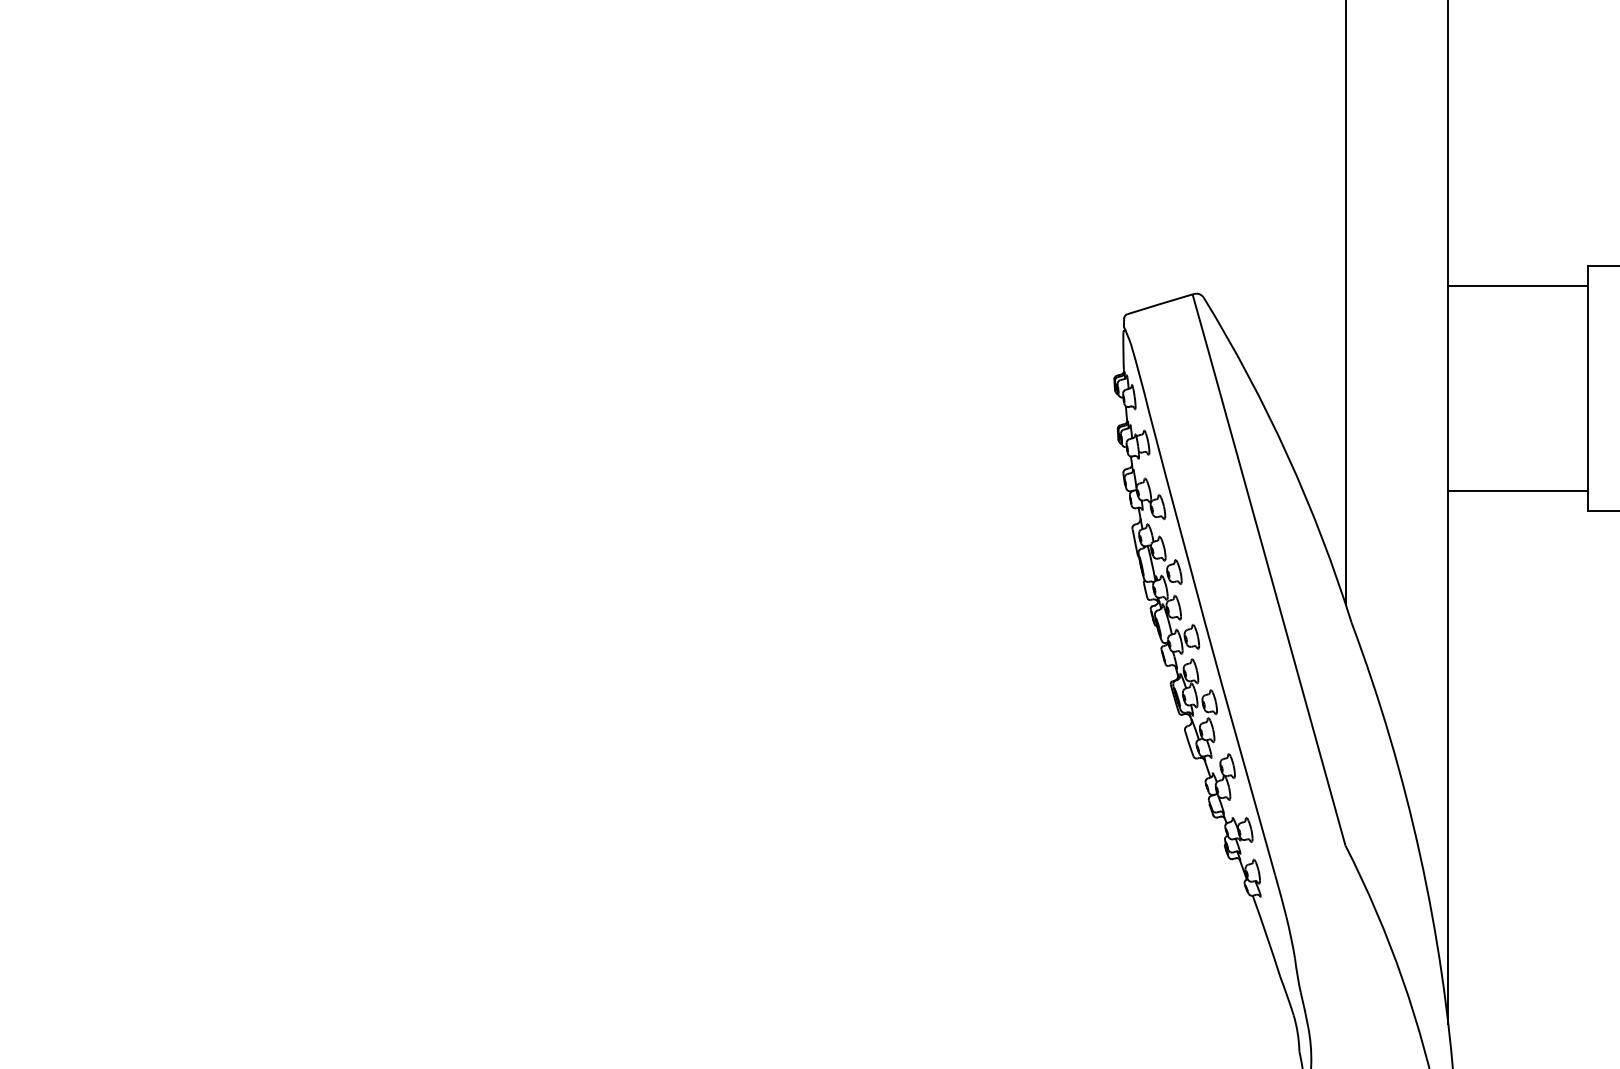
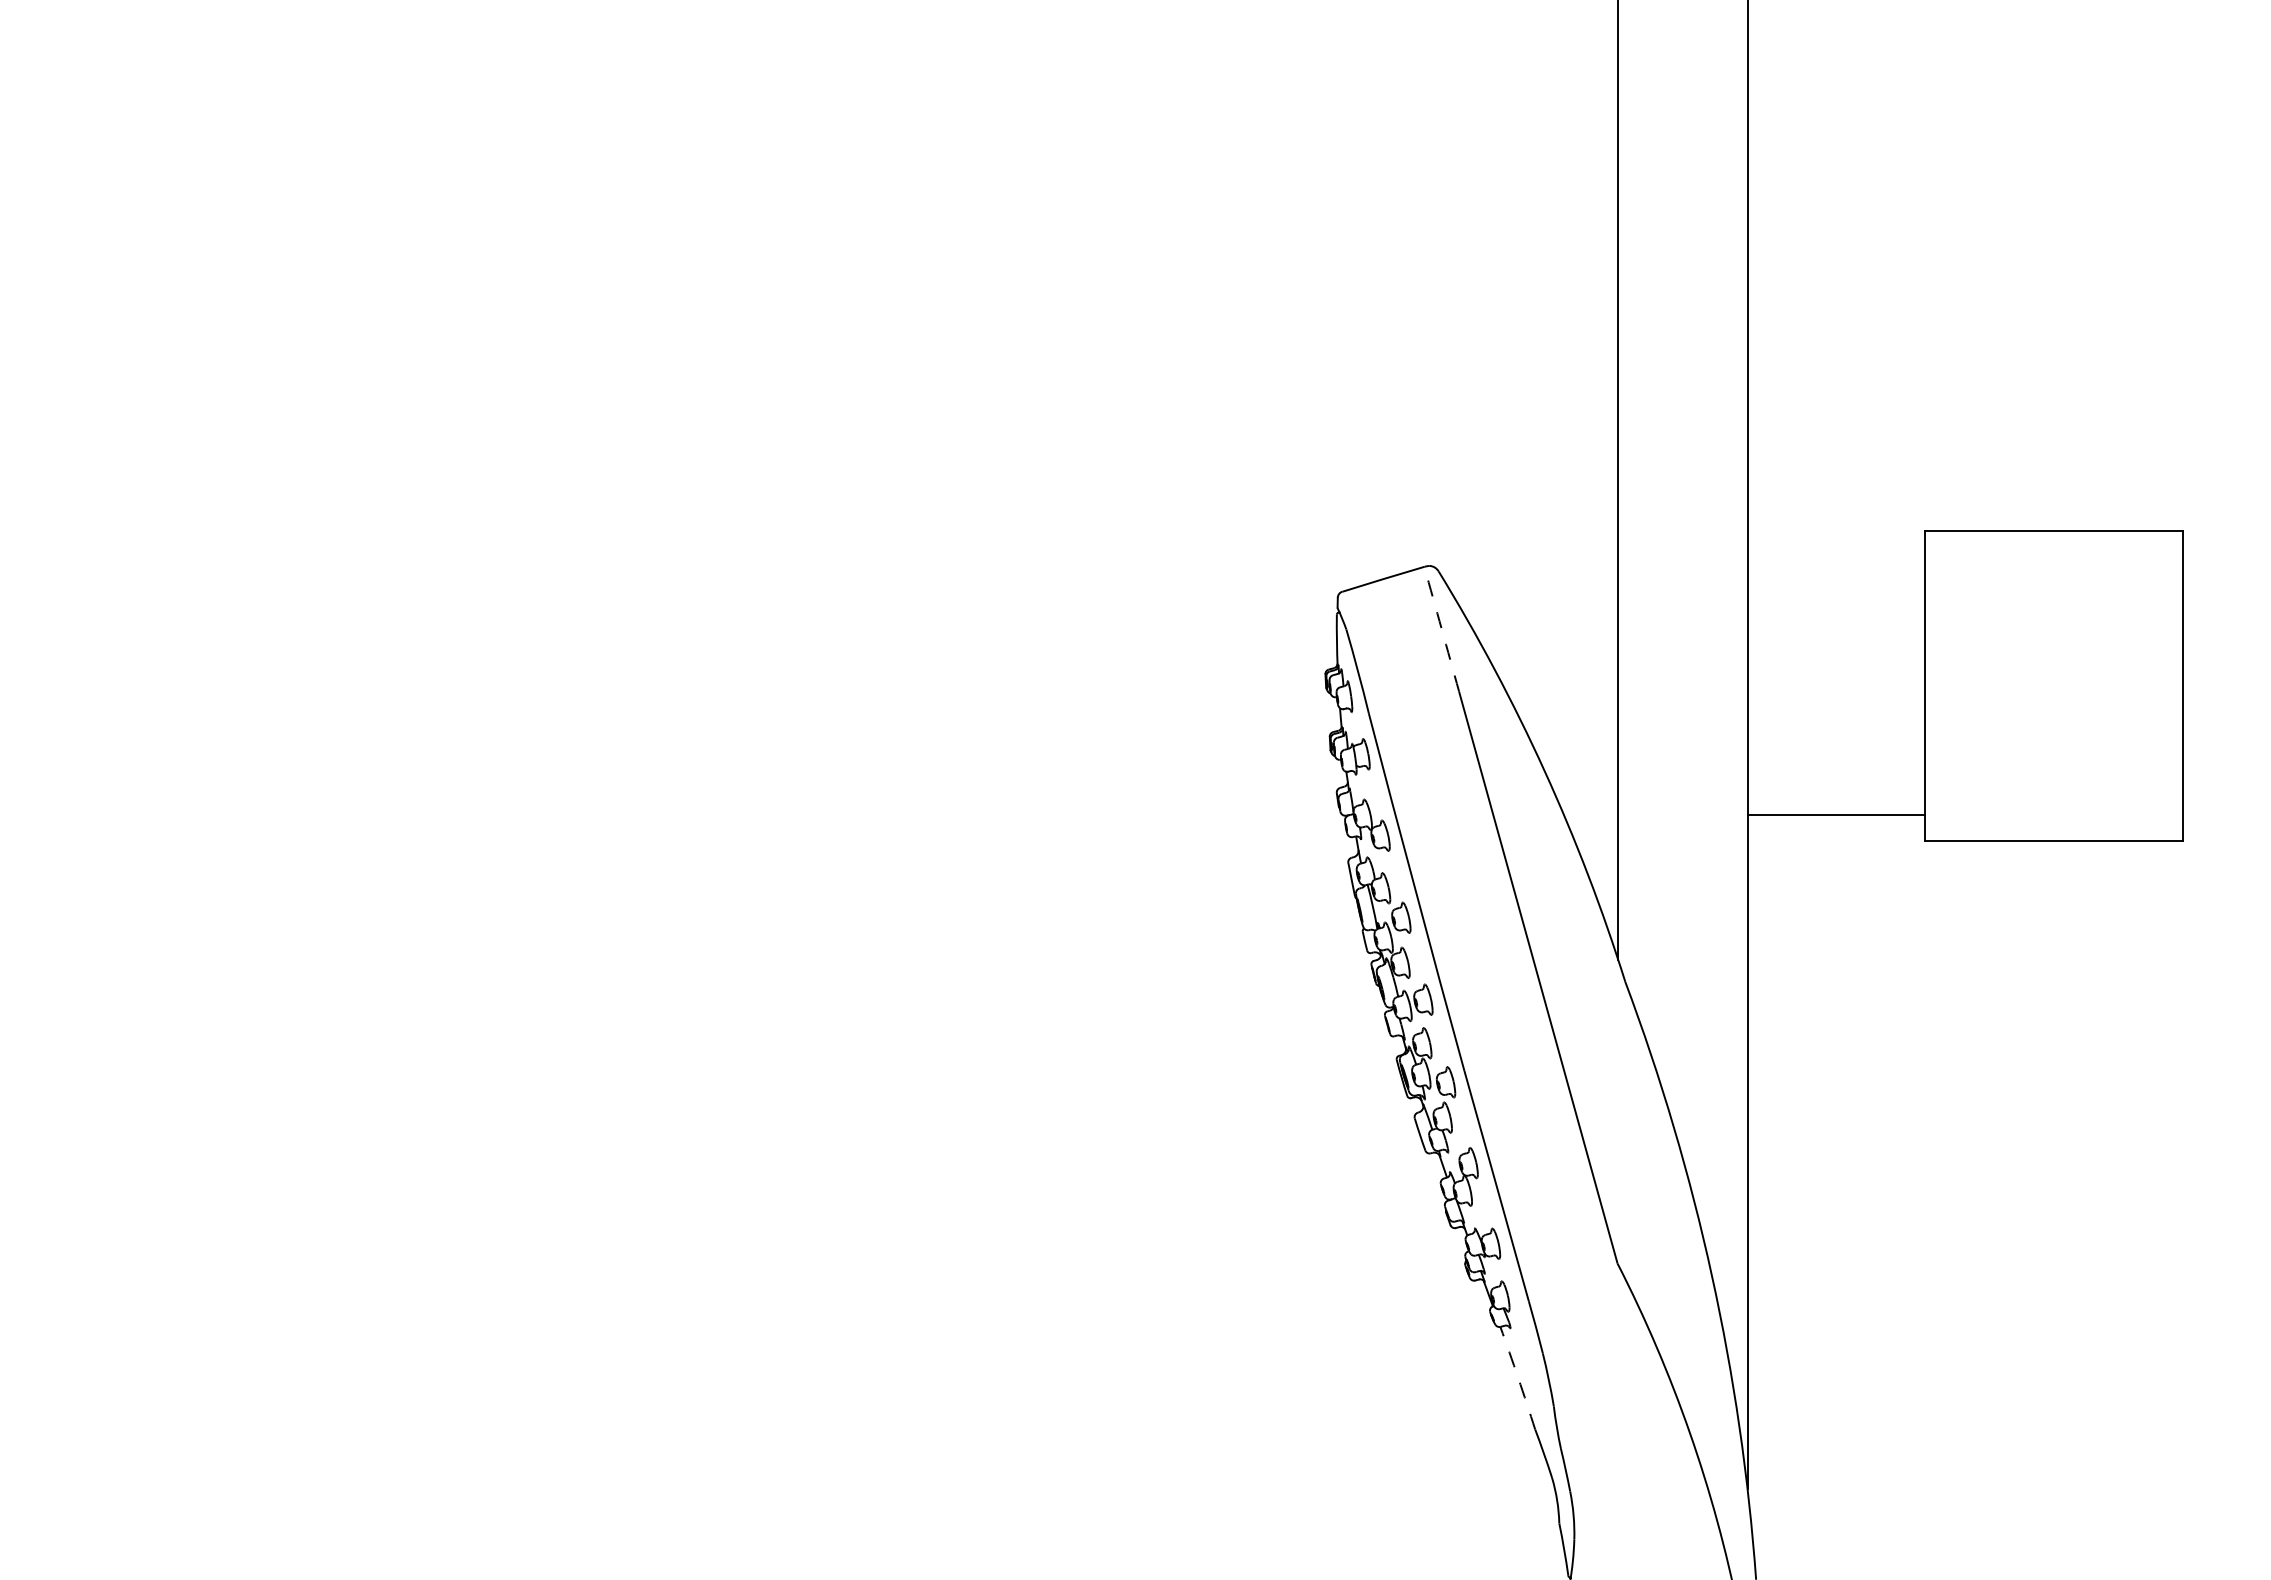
line: (1517, 286) -> (1835, 556), removed
arc: (1206, 343) -> (1441, 629), solid -> dashed
arc: (1267, 936) -> (1518, 1378), solid -> dashed

